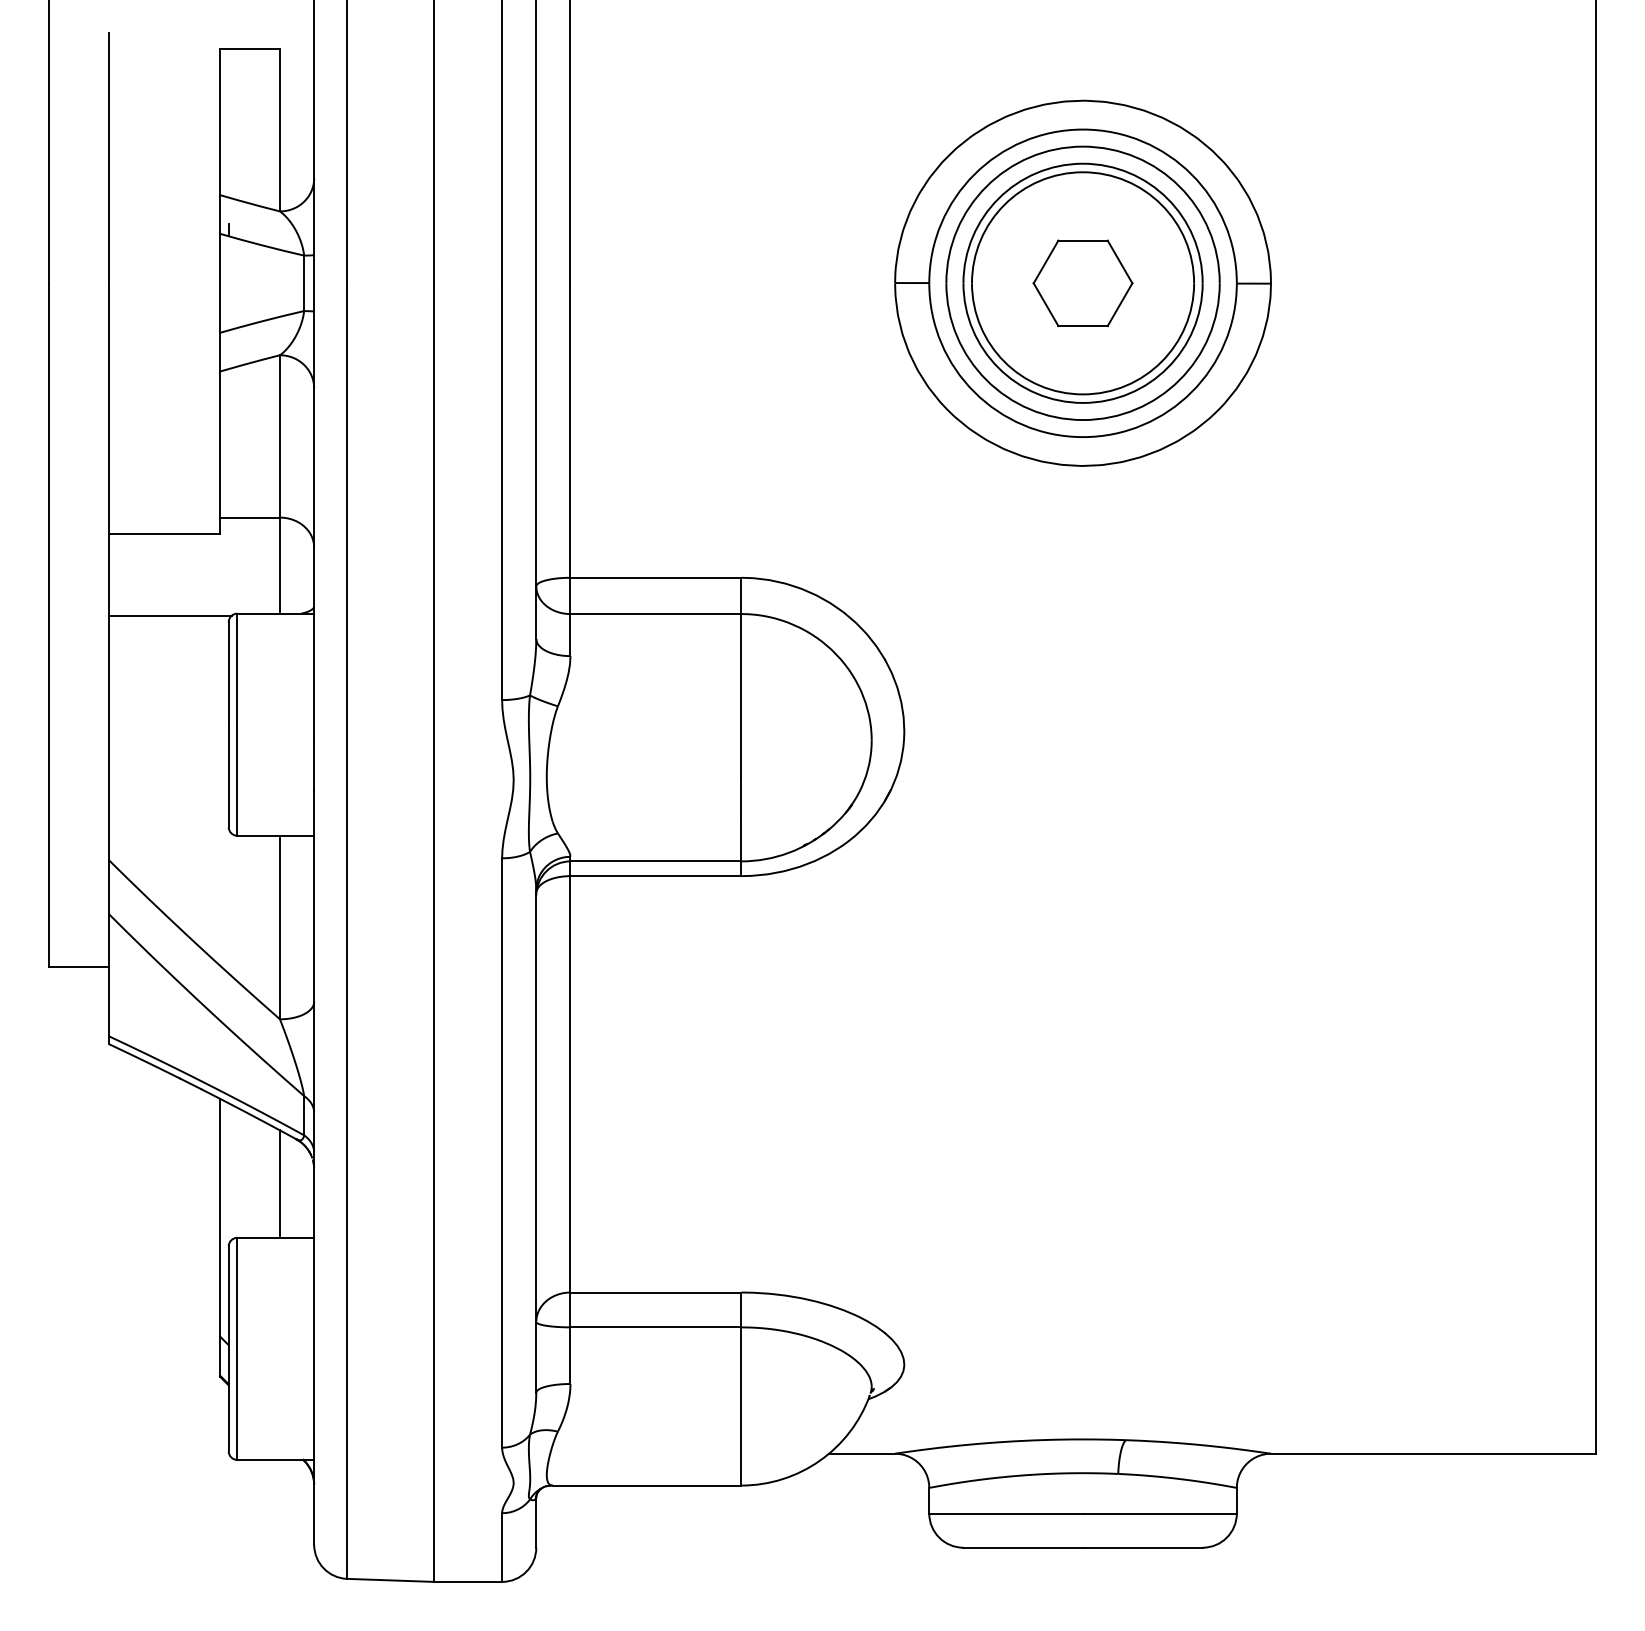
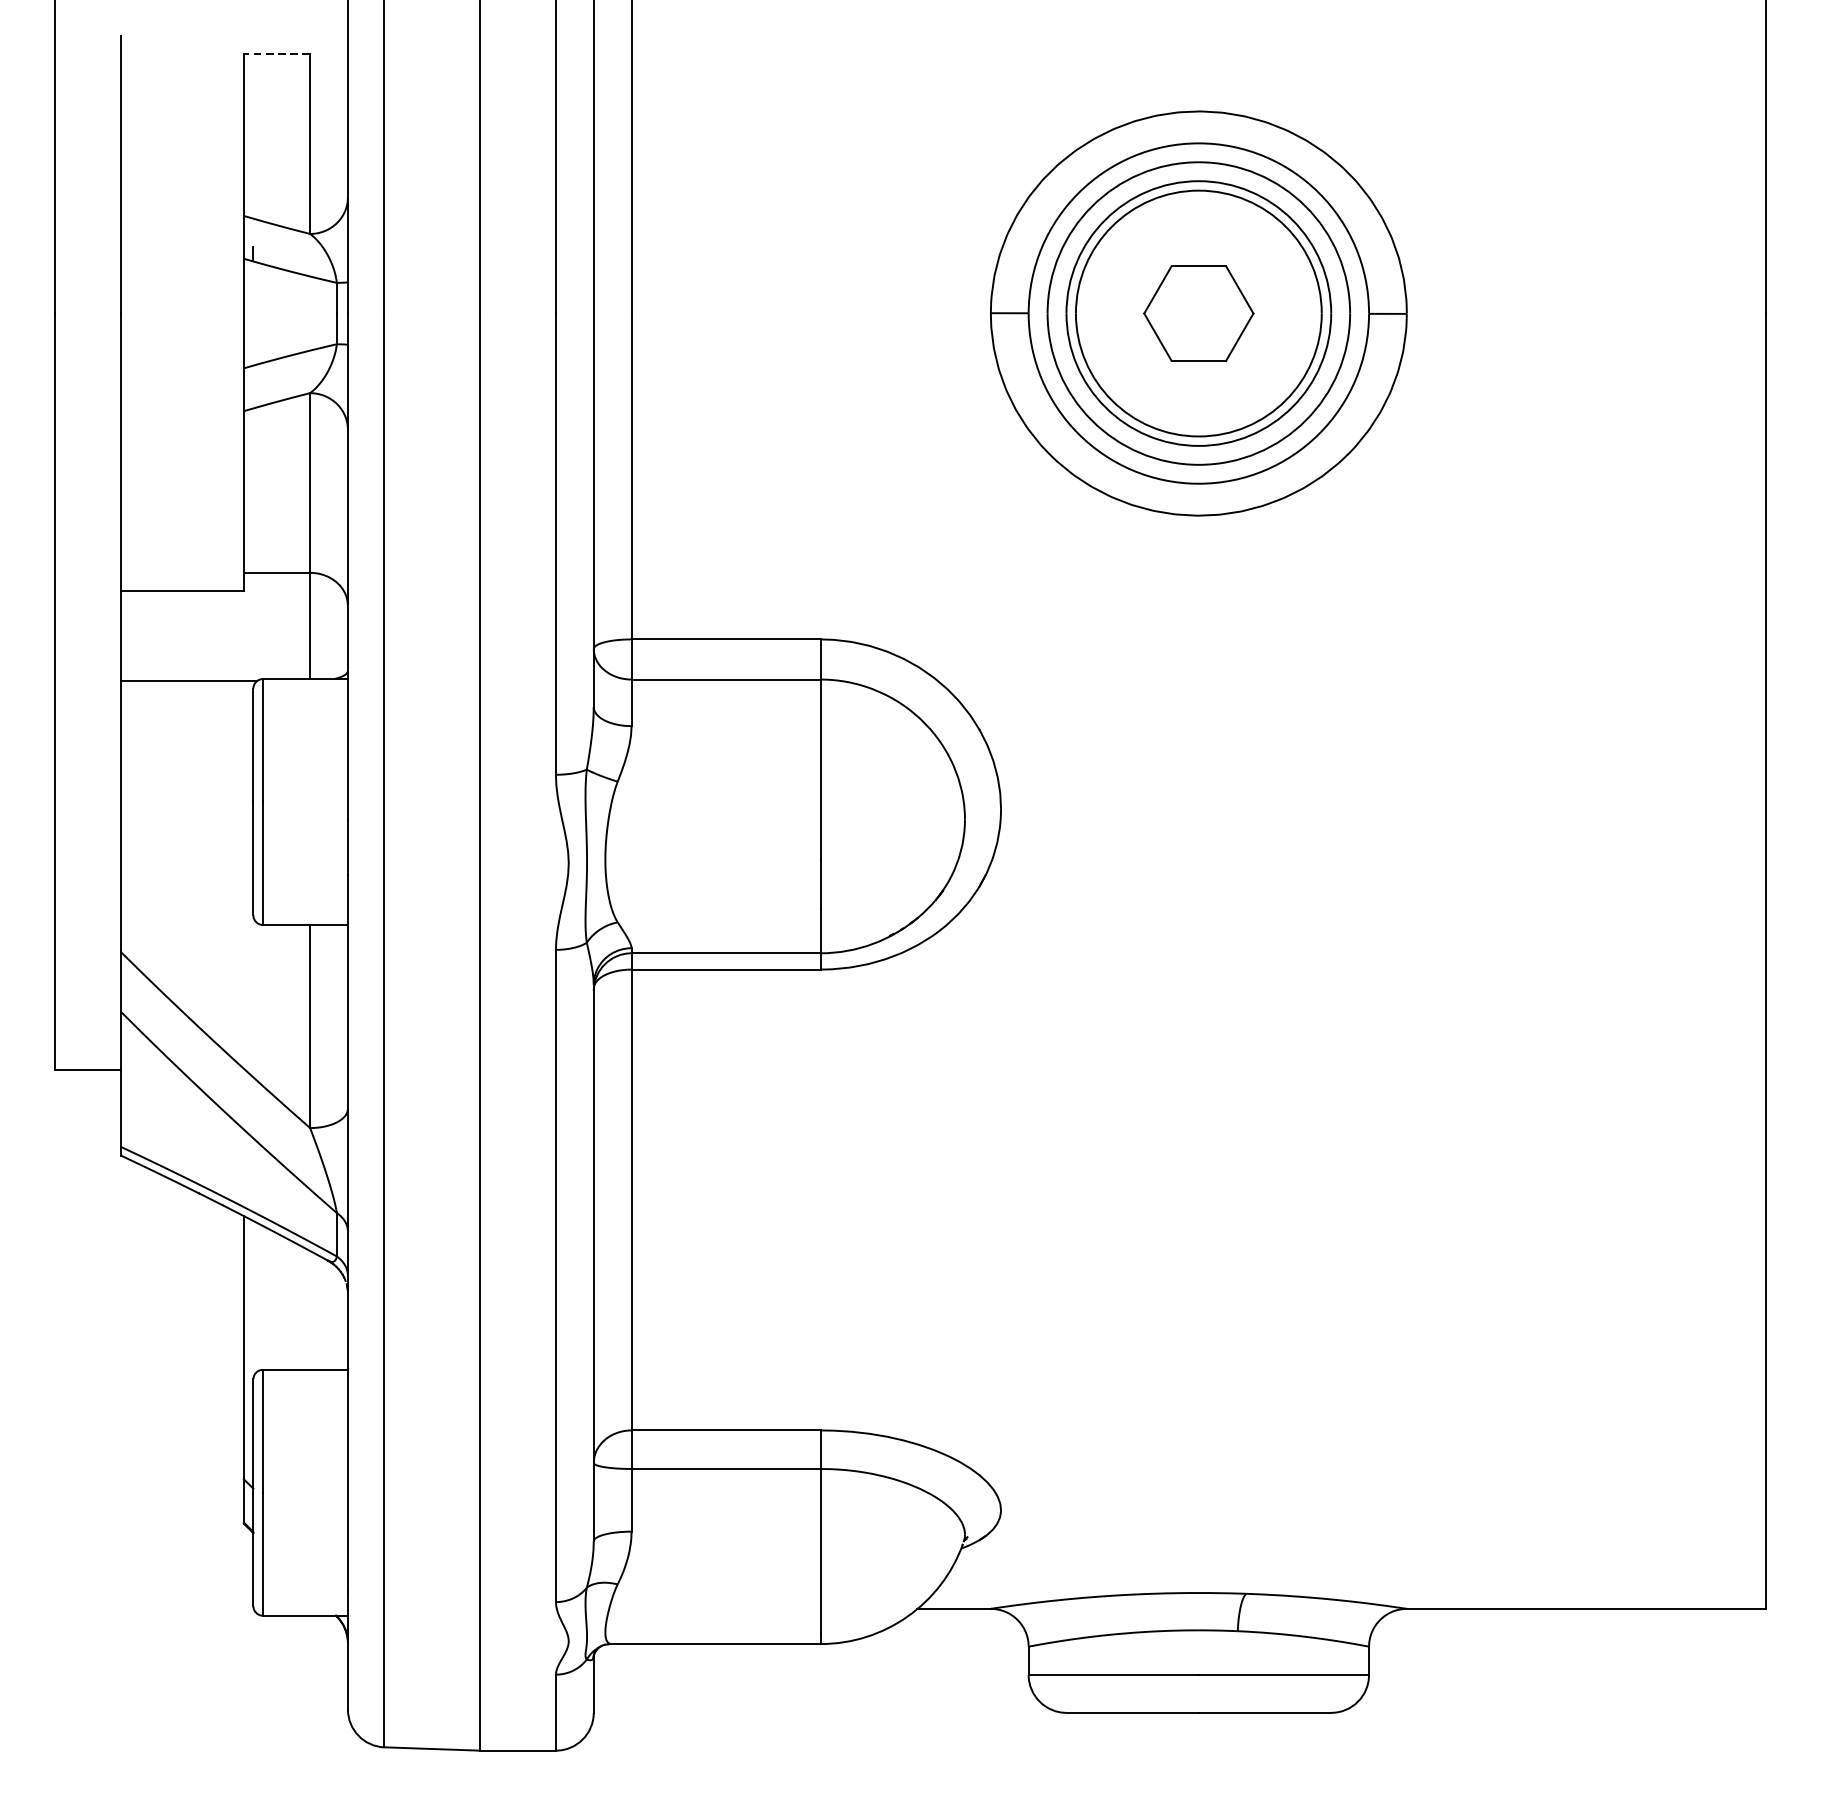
line: (250, 49) -> (277, 54), solid -> dashed
line: (280, 1183) -> (310, 1309), removed

